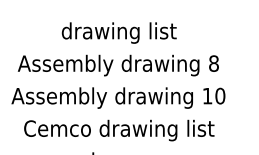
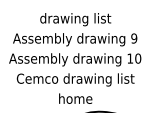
text: (214, 63) -> (134, 38), 8 -> 9

